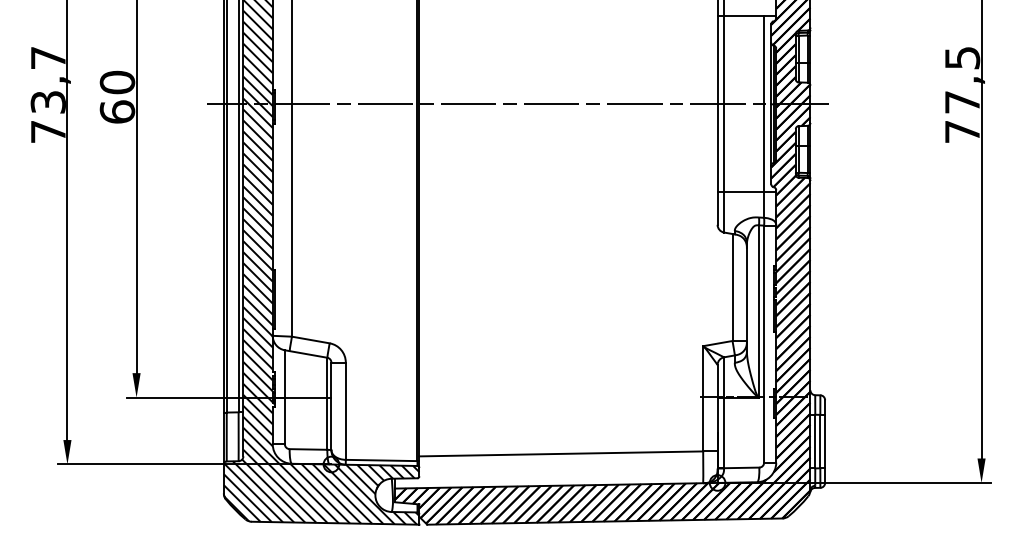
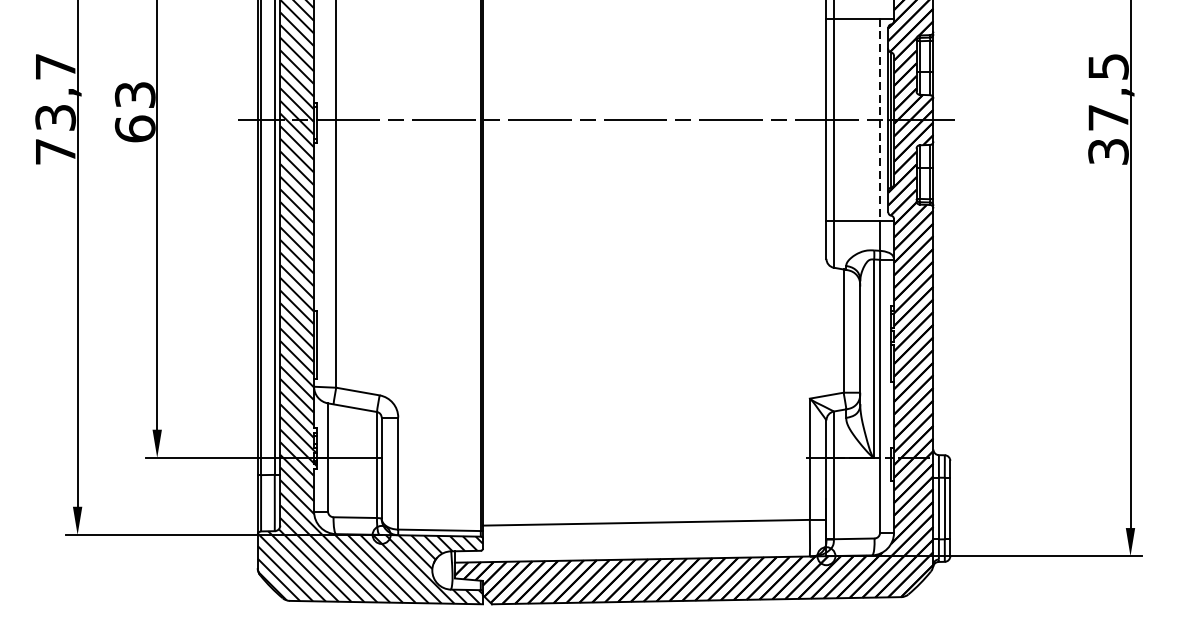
text: (117, 82) -> (135, 94), 60 -> 63
line: (764, 104) -> (880, 120), solid -> dashed
text: (962, 131) -> (1108, 151), 77,5 -> 37,5

